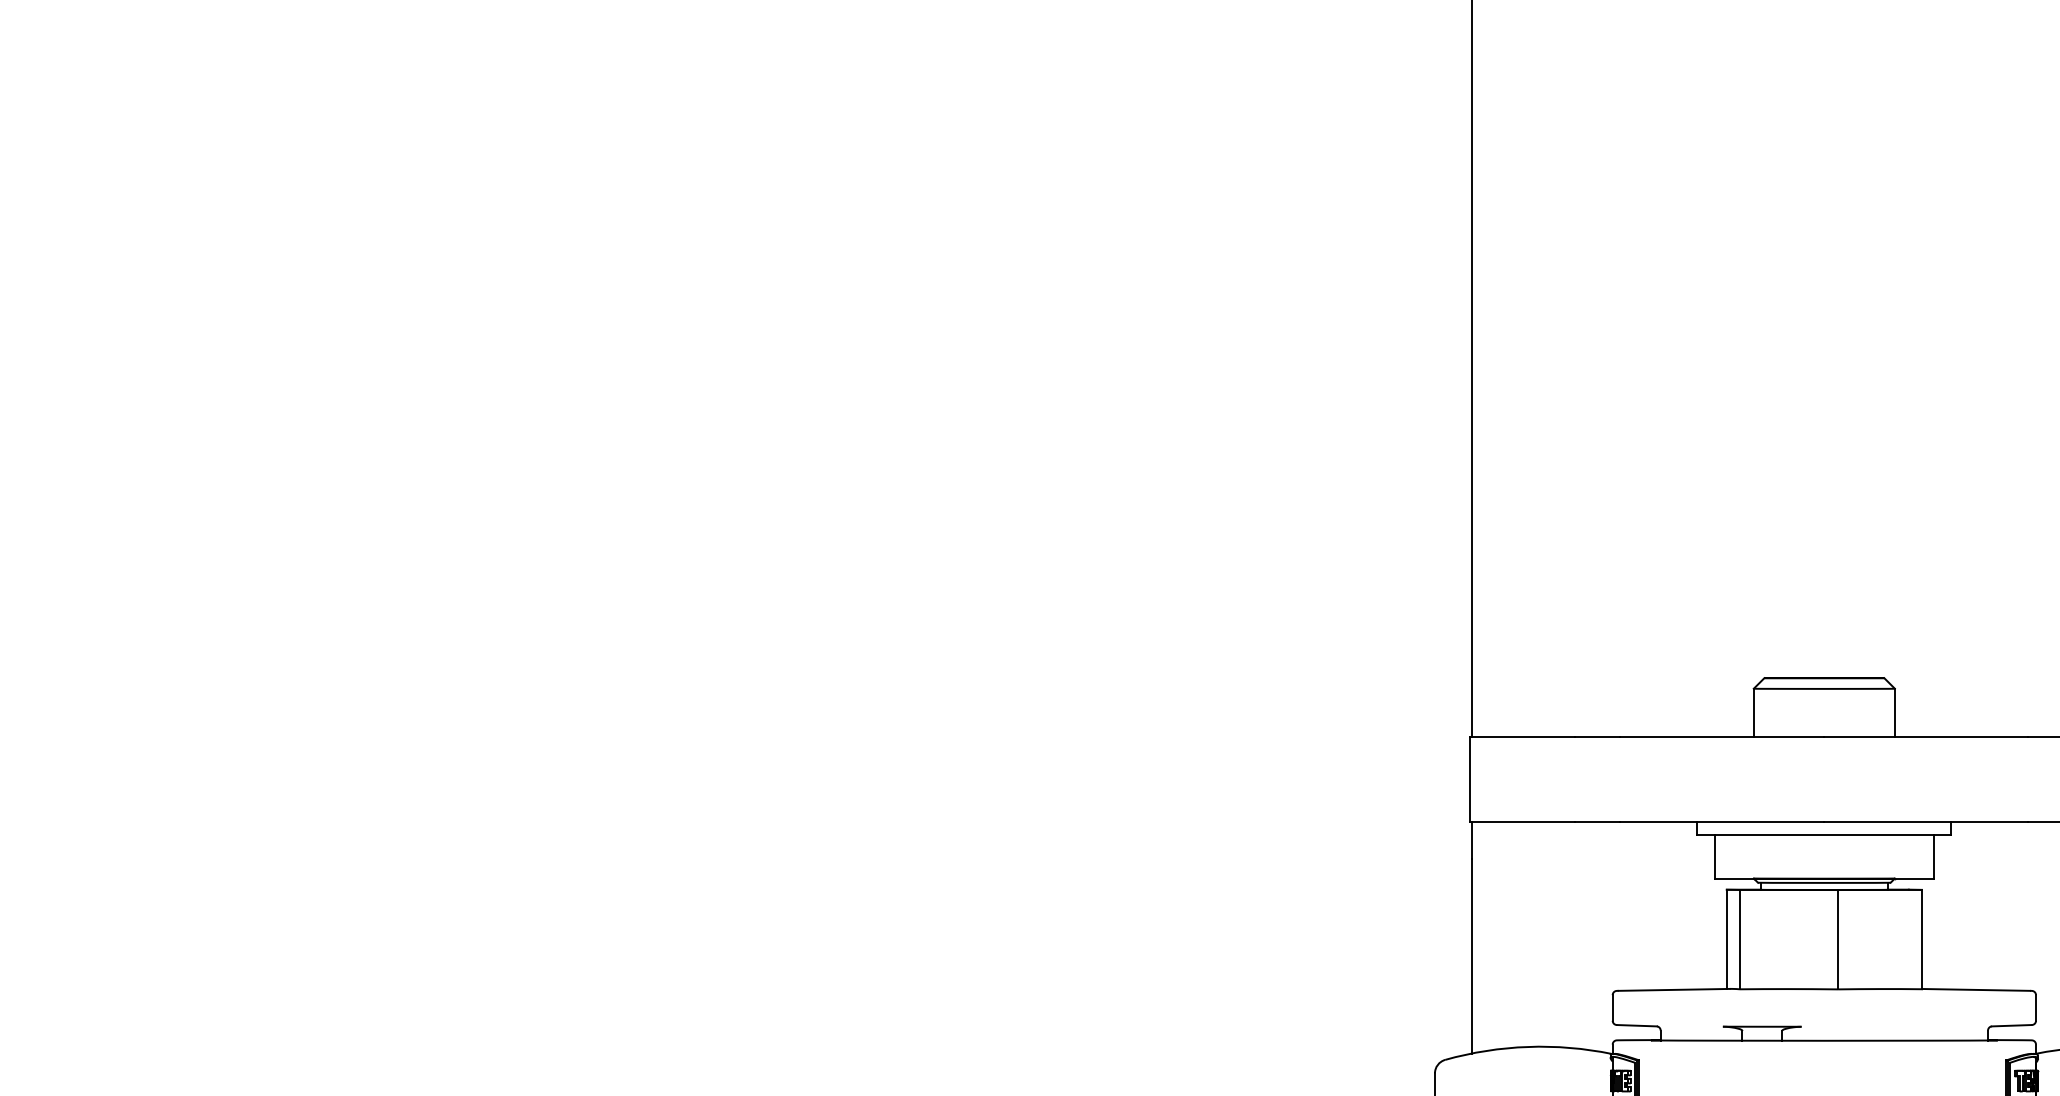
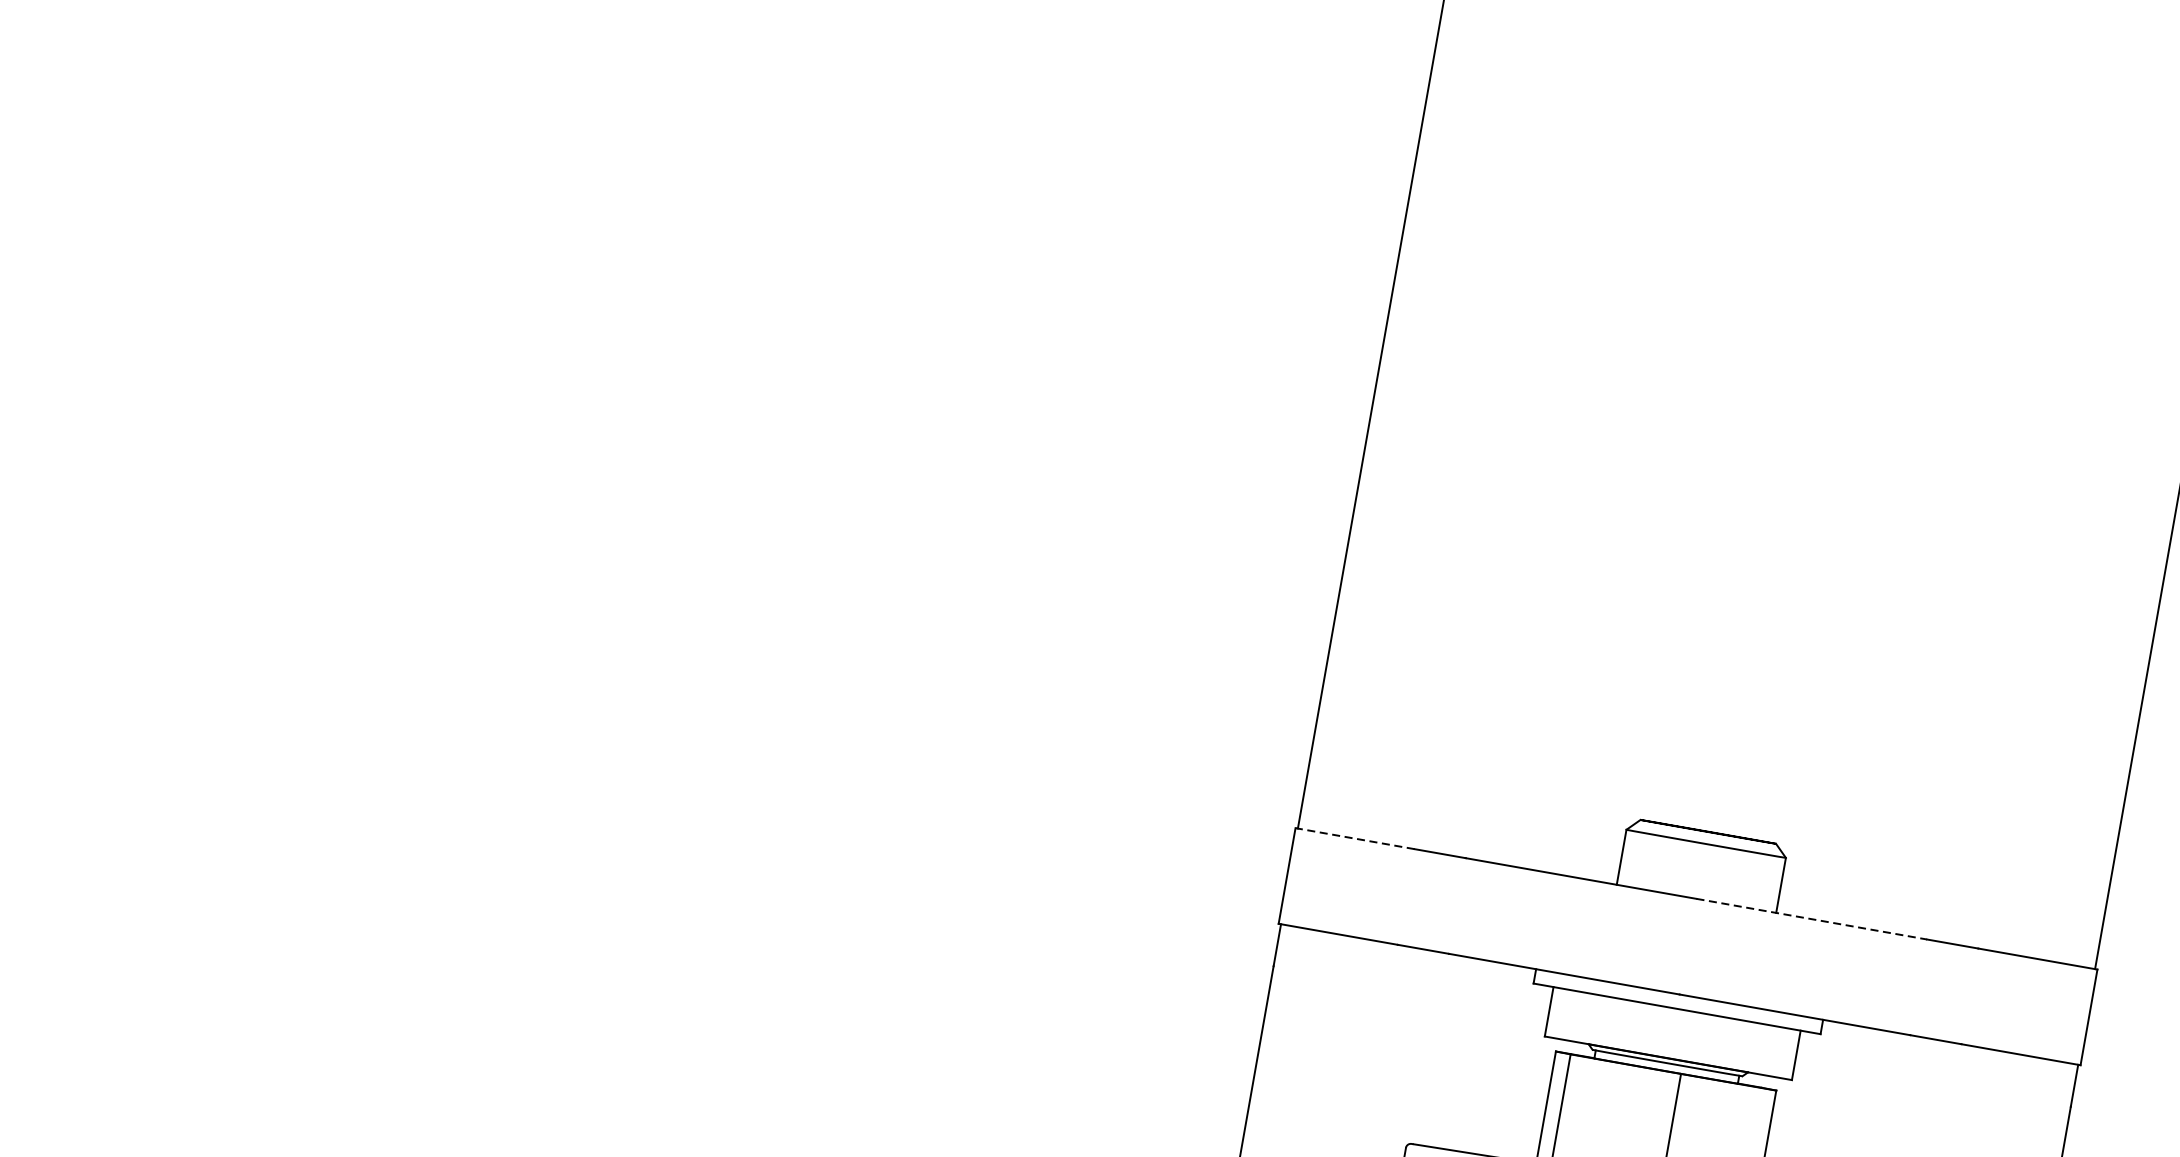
line: (1522, 737) -> (1355, 838), solid -> dashed
line: (1926, 737) -> (1811, 919), solid -> dashed

